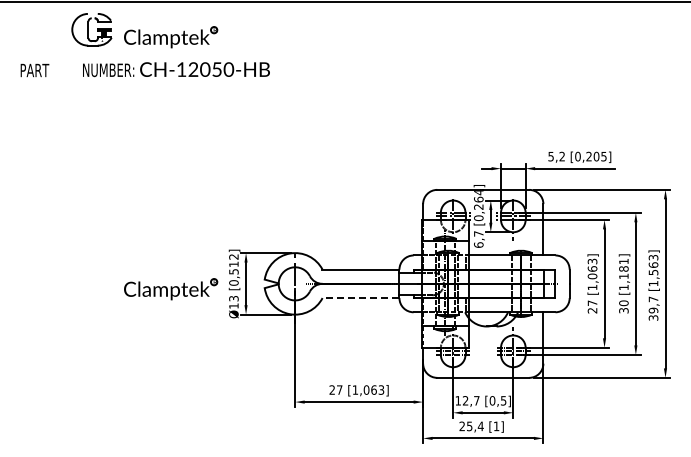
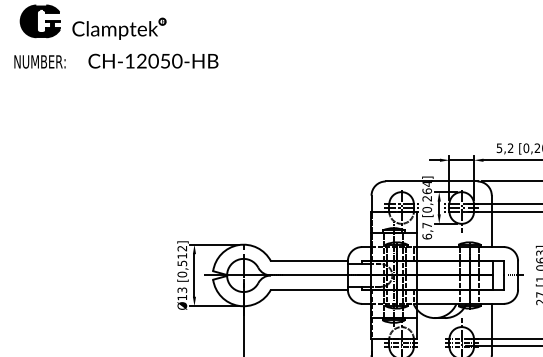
fill: (91, 29) -> (39, 21), added
text: (108, 70) -> (39, 62), moved
part: (171, 289) -> (119, 281), removed
line: (360, 298) -> (308, 290), dashed -> solid

